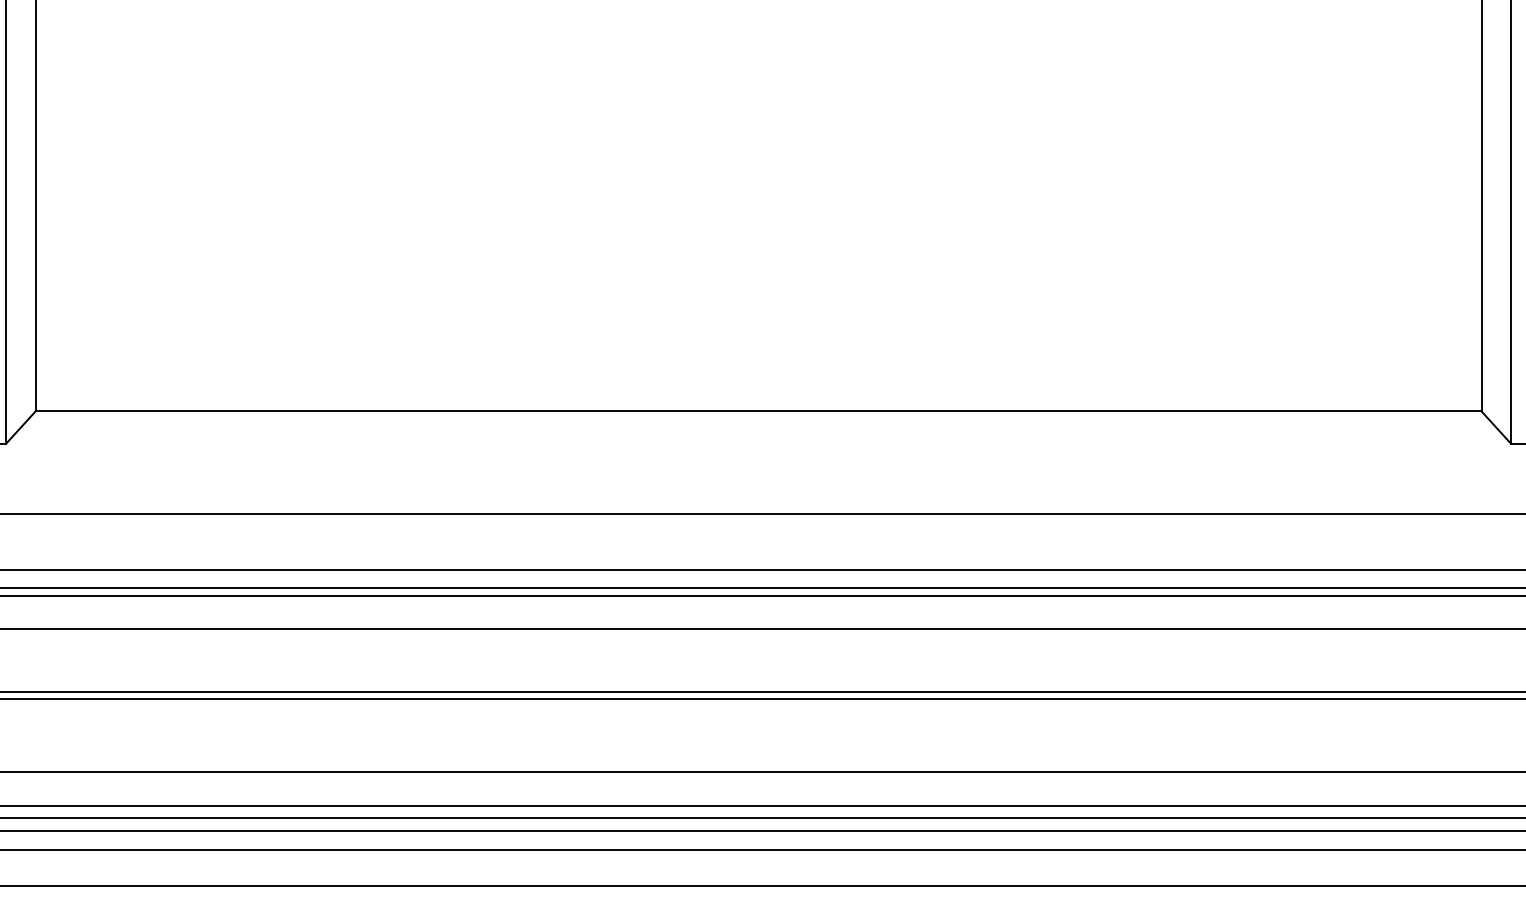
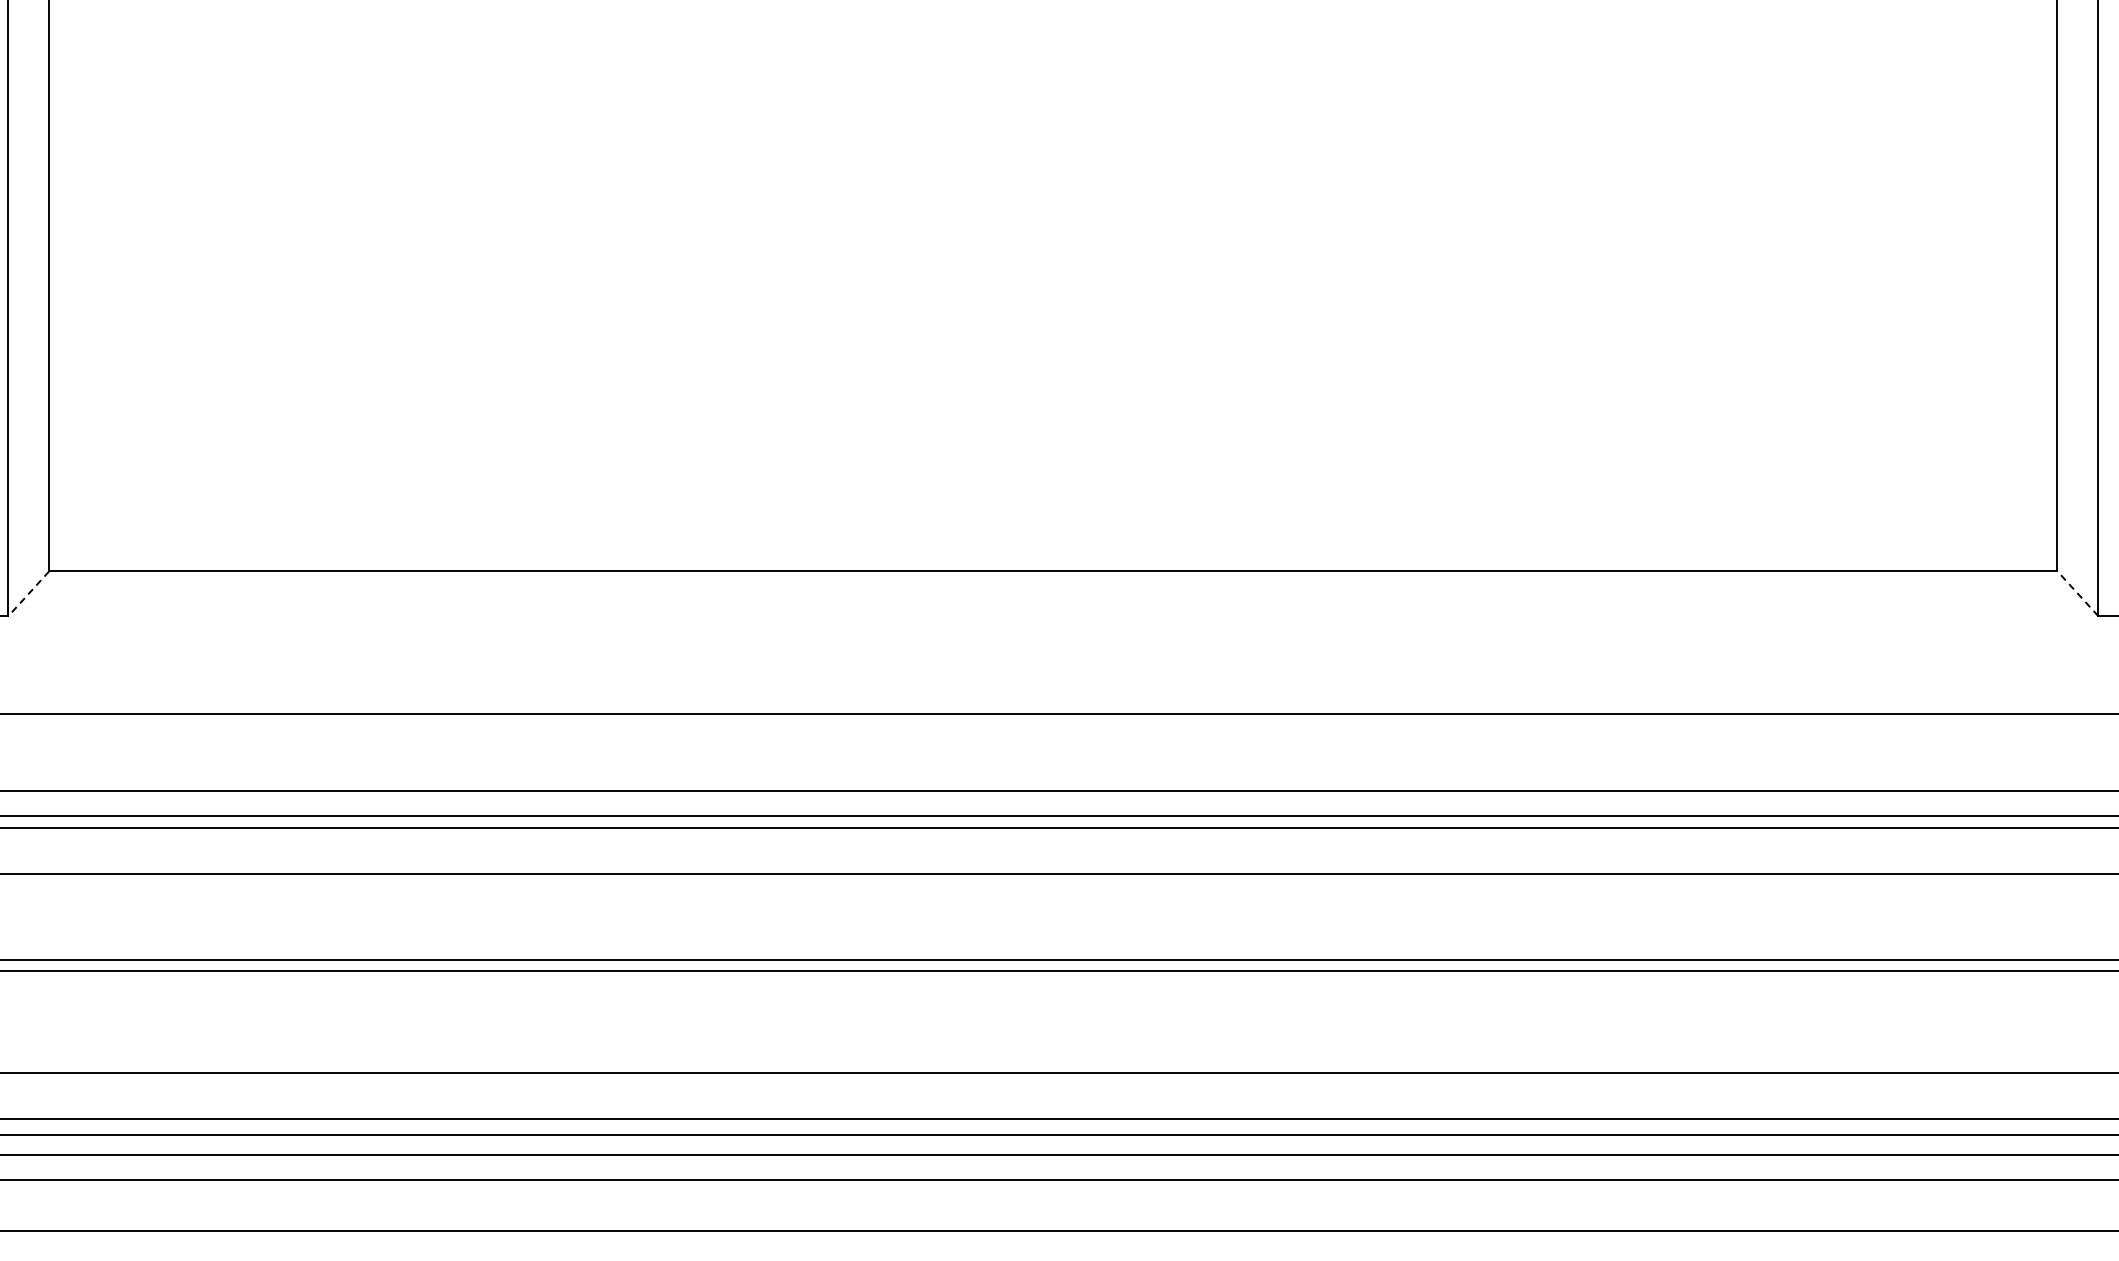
line: (1495, 427) -> (2077, 593), solid -> dashed
line: (20, 428) -> (28, 594), solid -> dashed

